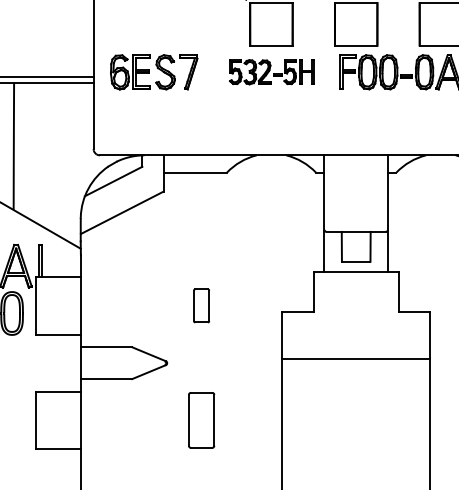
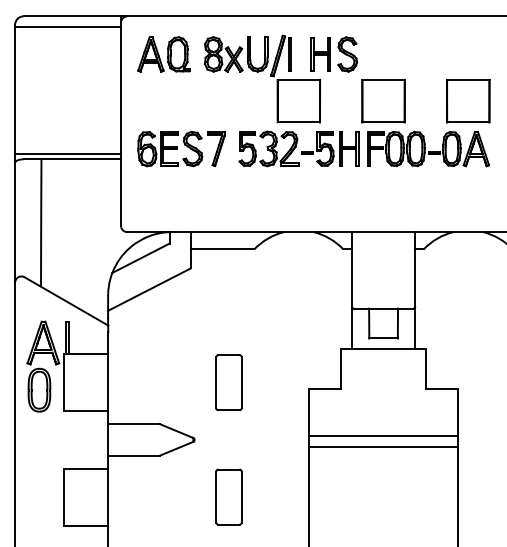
part: (271, 71) -> (298, 148), size x1.43
part: (201, 305) -> (228, 382), size x1.67
line: (356, 370) -> (383, 447), added

